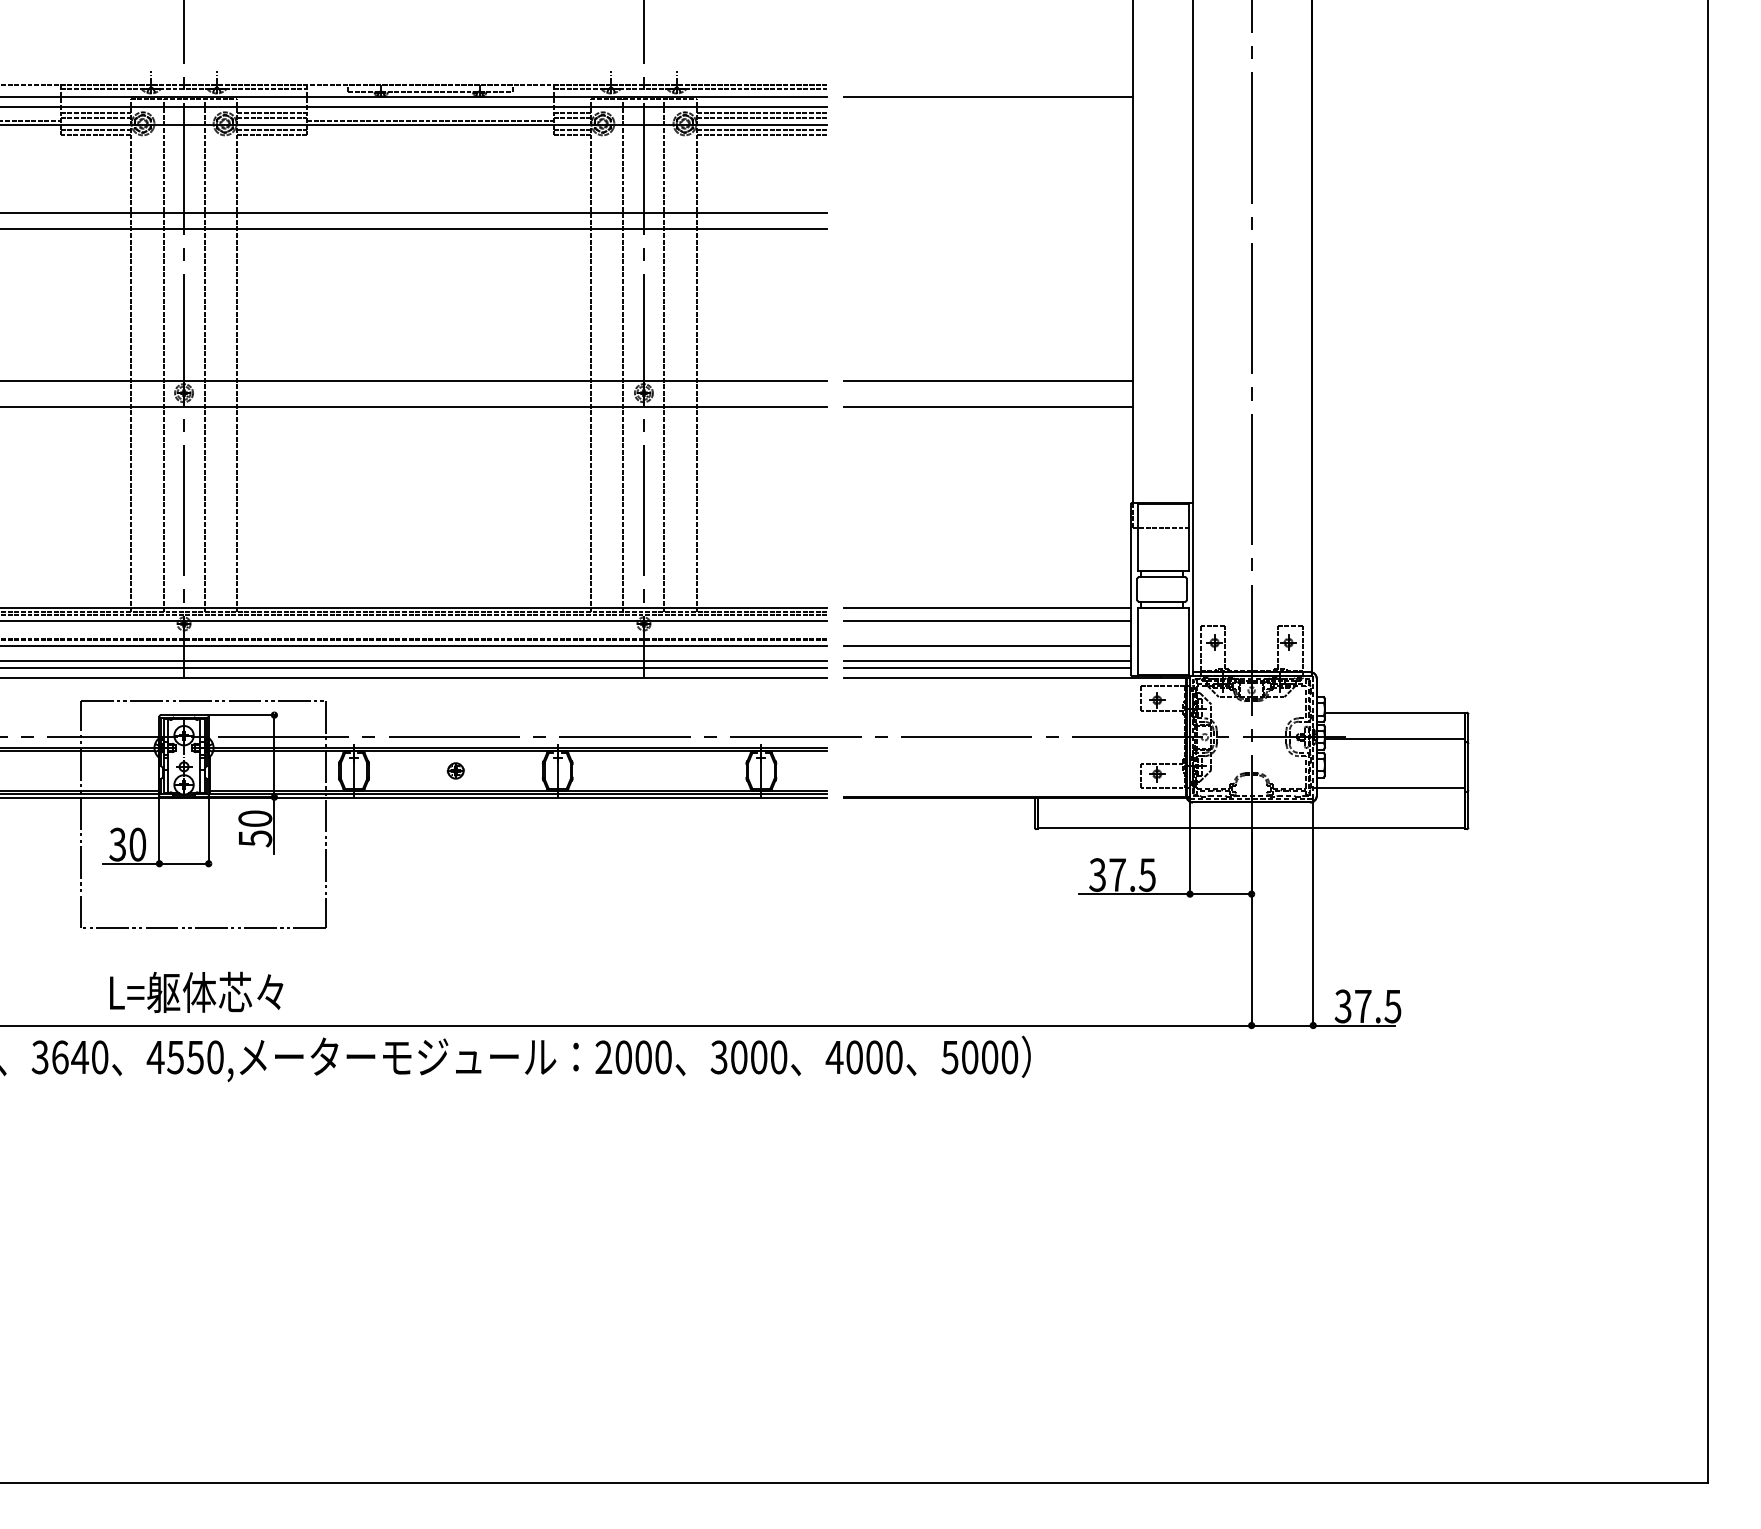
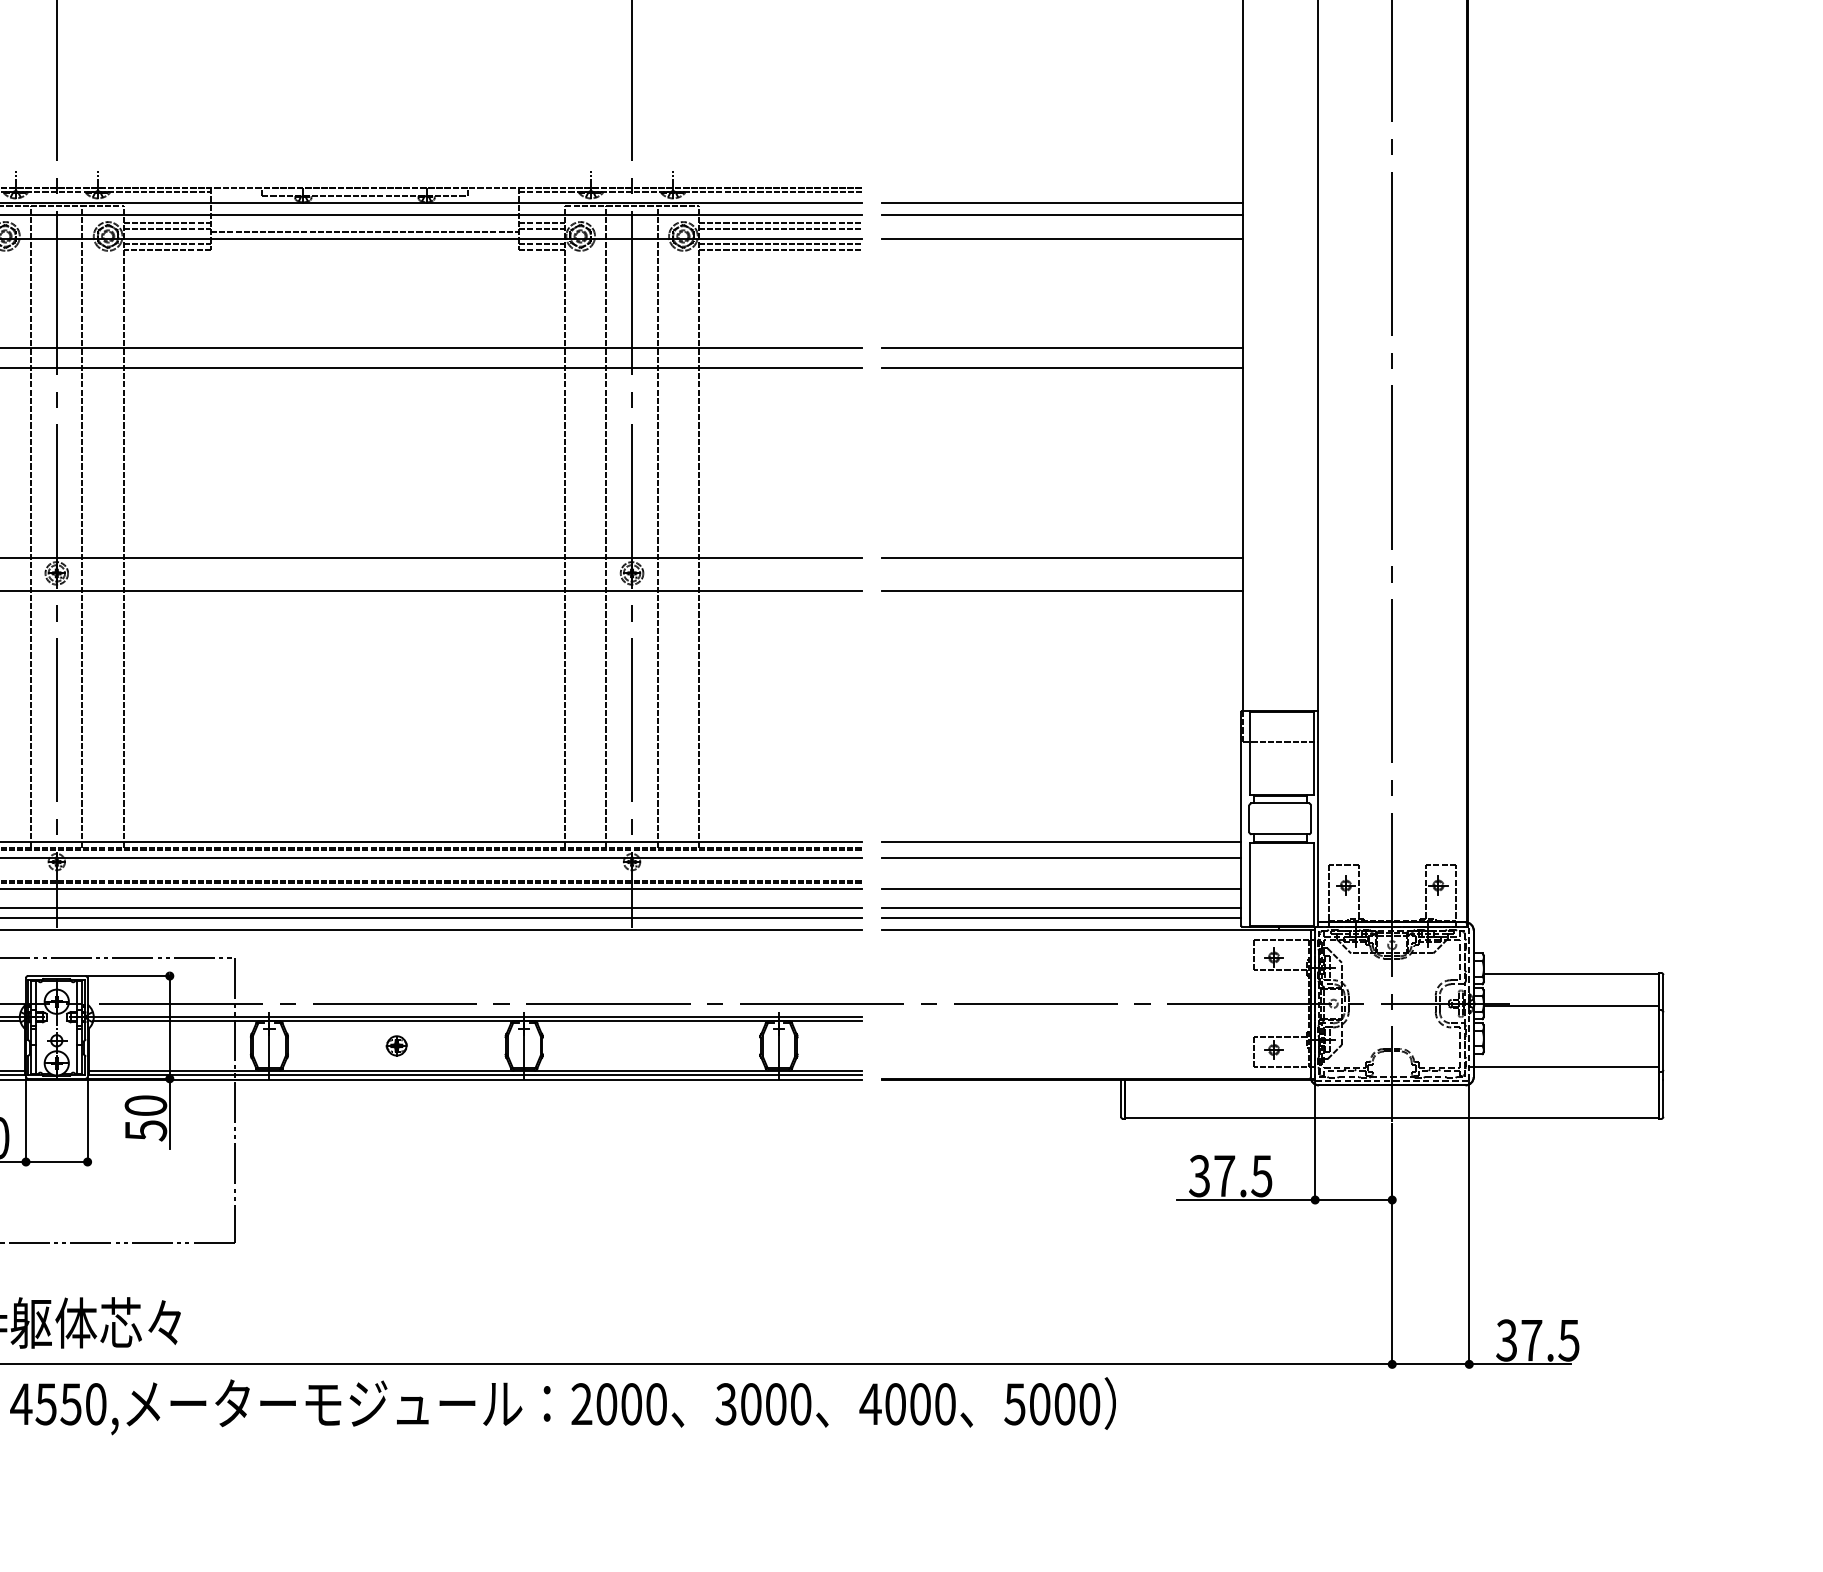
line: (987, 106) -> (1061, 214), added
line: (987, 125) -> (1061, 238), added
line: (987, 212) -> (1061, 347), added
line: (987, 229) -> (1061, 368), added

